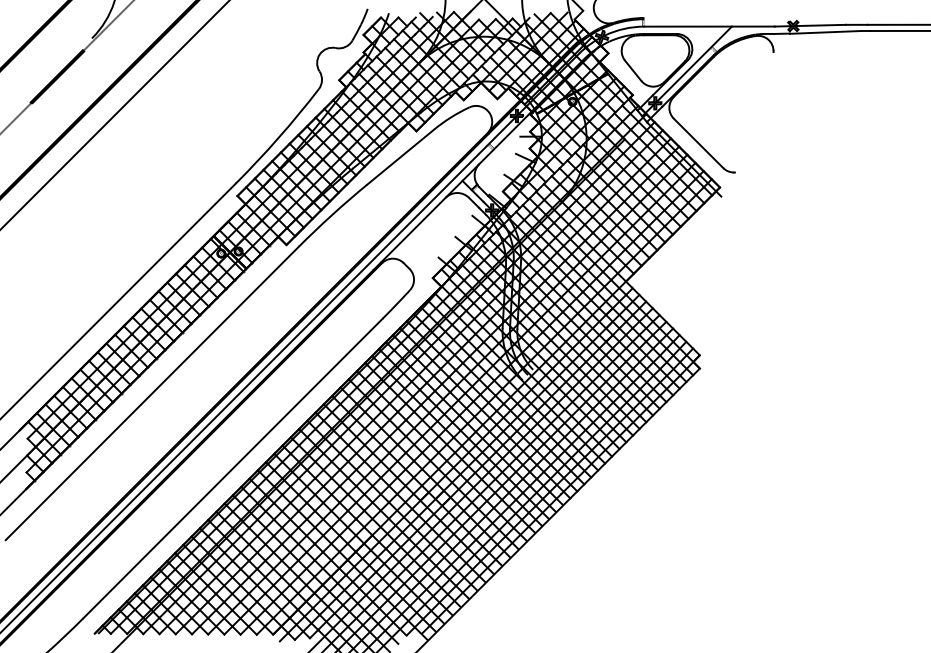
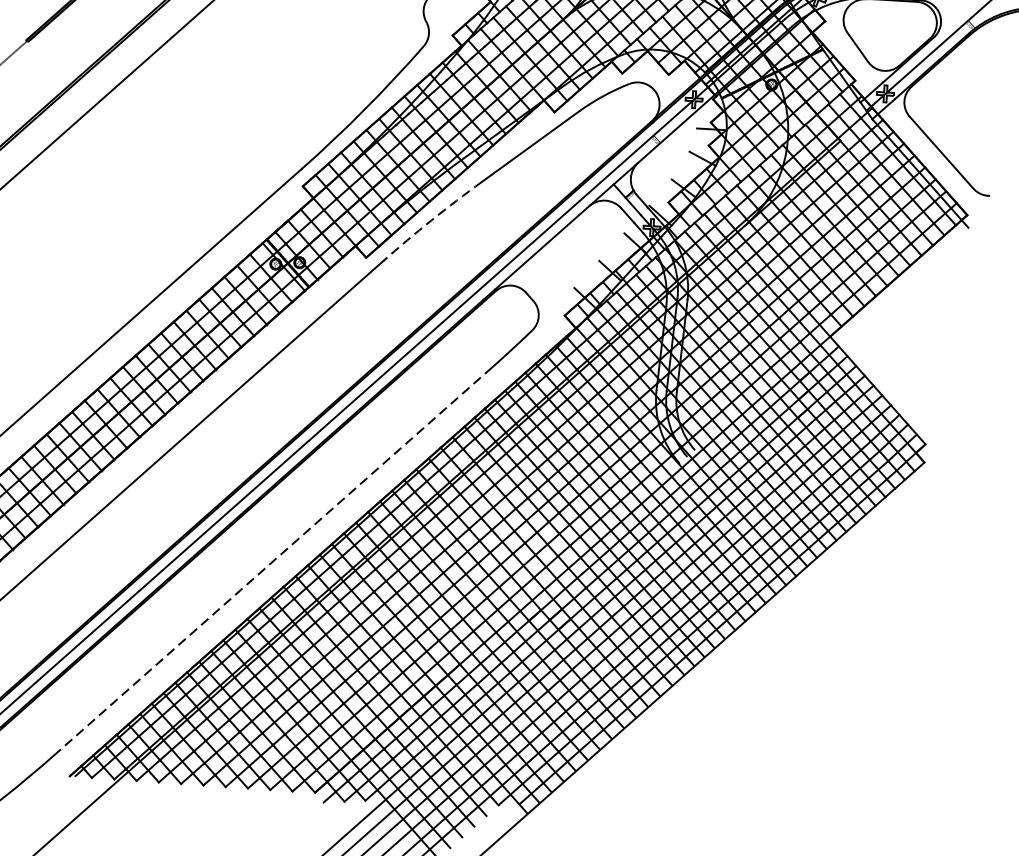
arc: (332, 214) -> (432, 219), solid -> dashed
line: (232, 468) -> (273, 560), solid -> dashed

